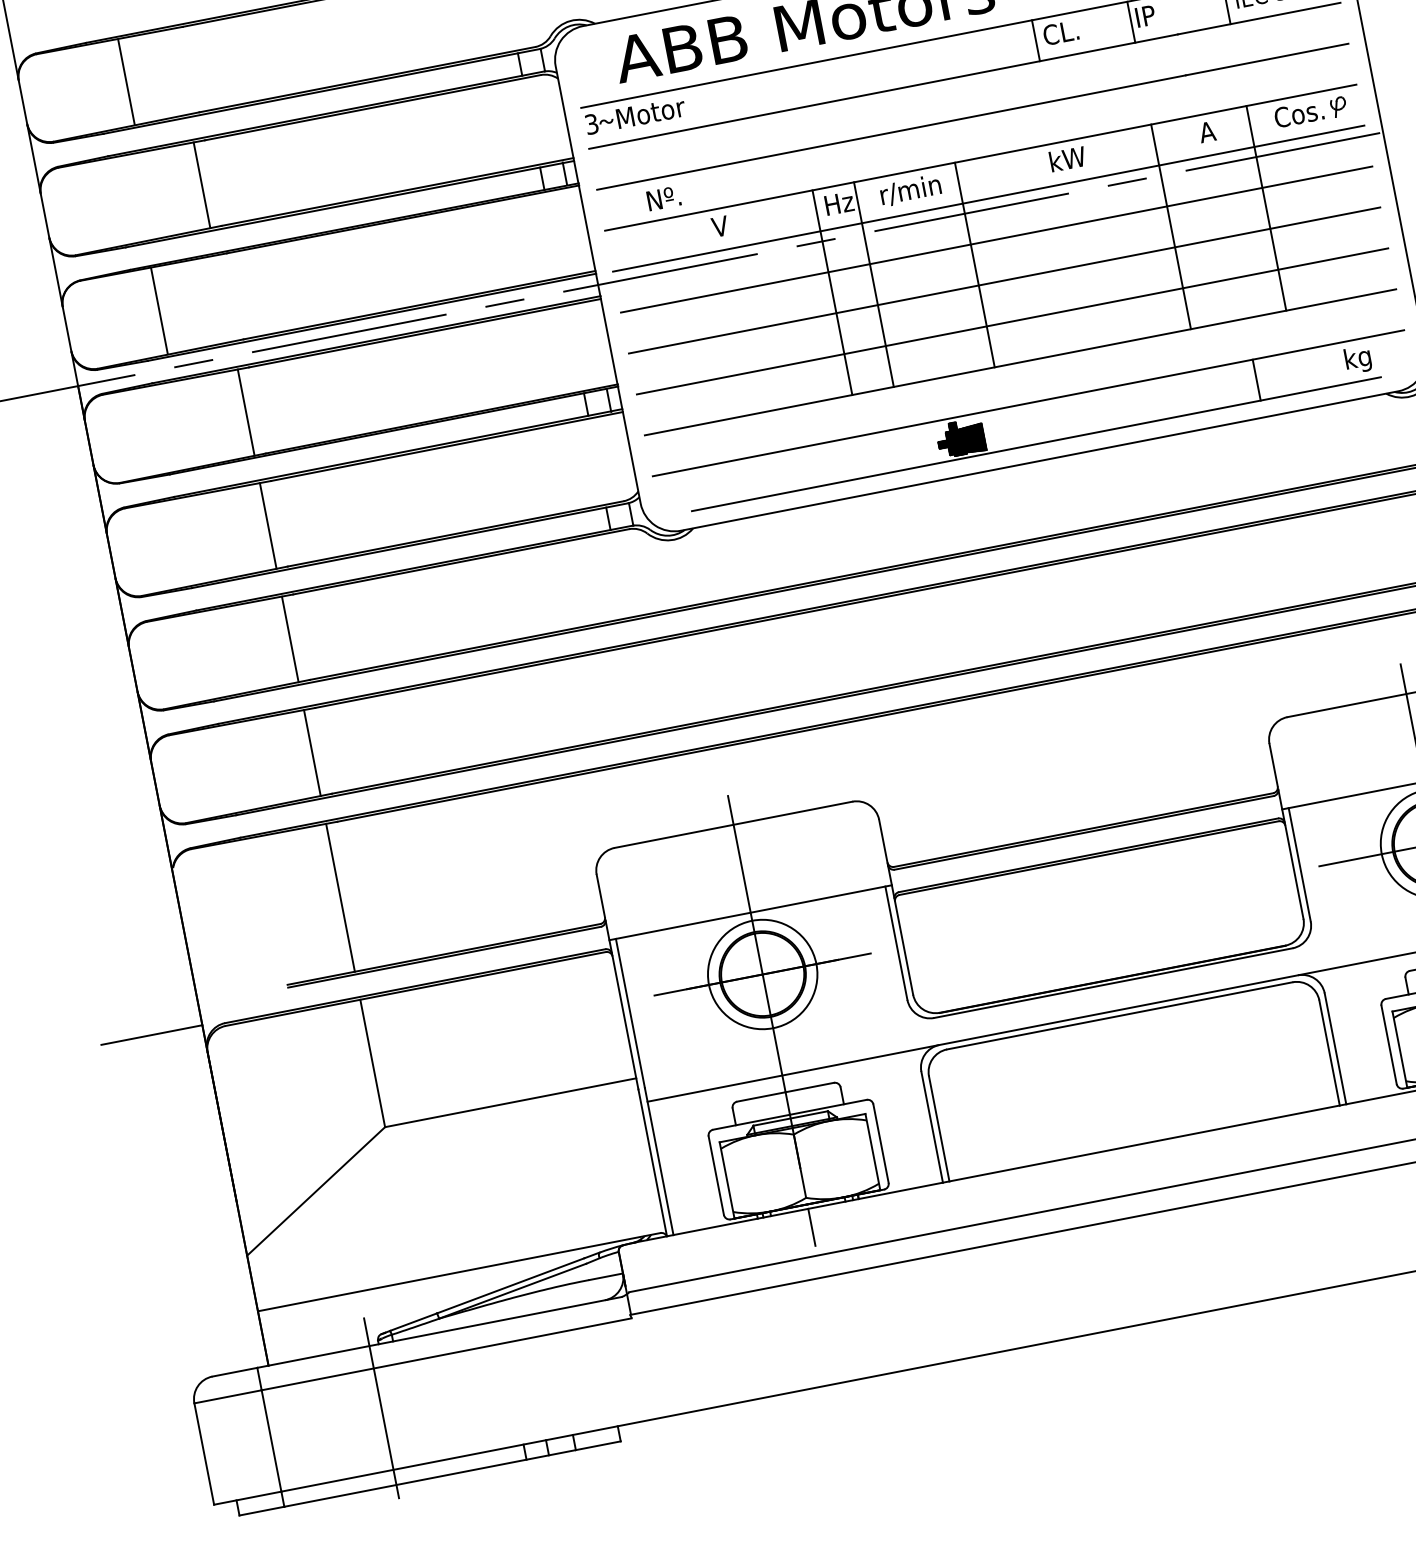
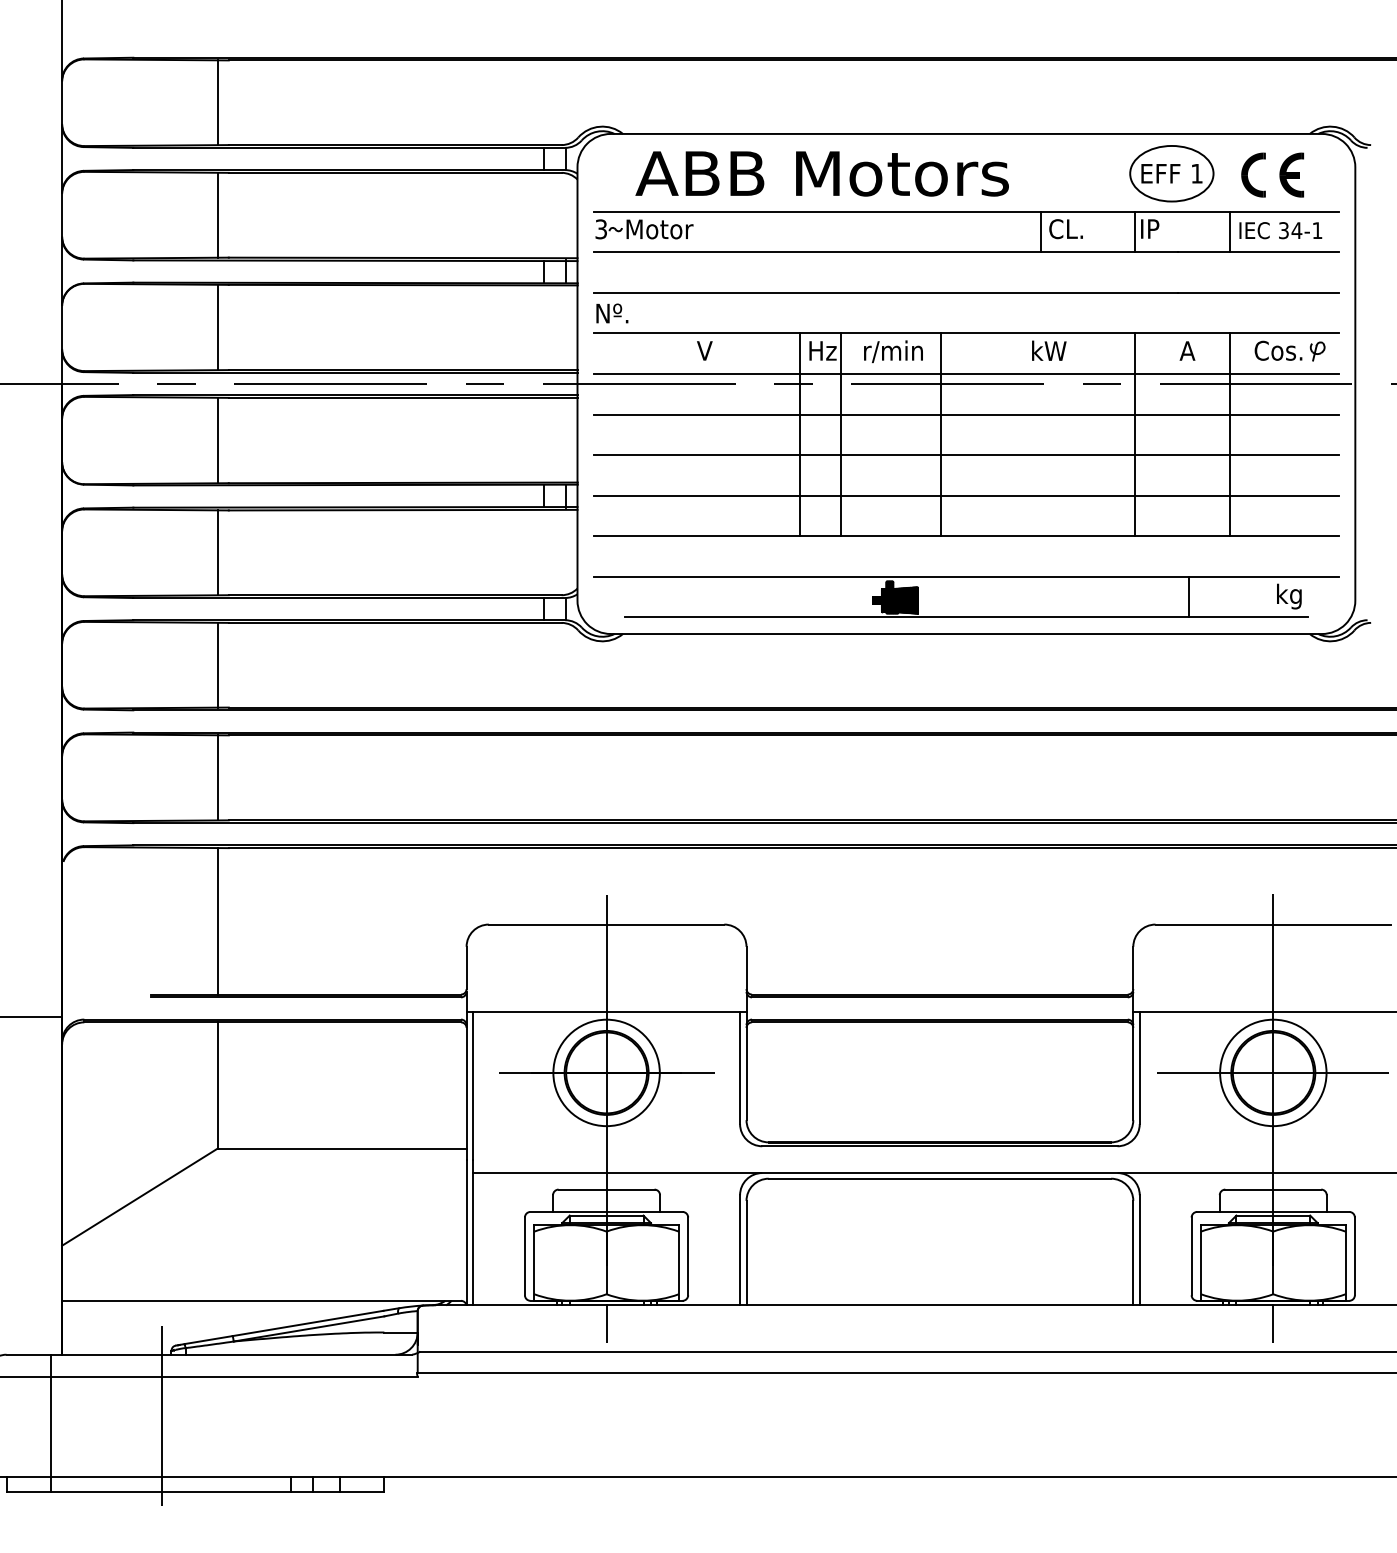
line: (126, 81) -> (217, 102), moved
text: (664, 198) -> (612, 313), moved
line: (159, 311) -> (217, 327), moved

